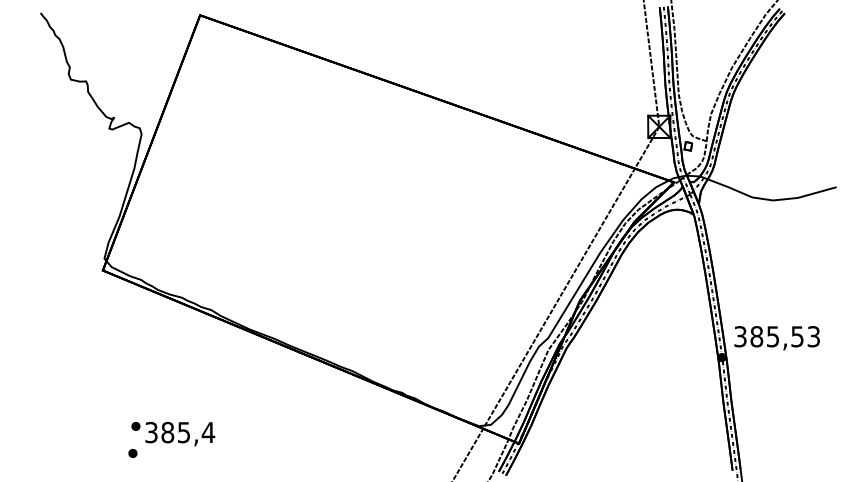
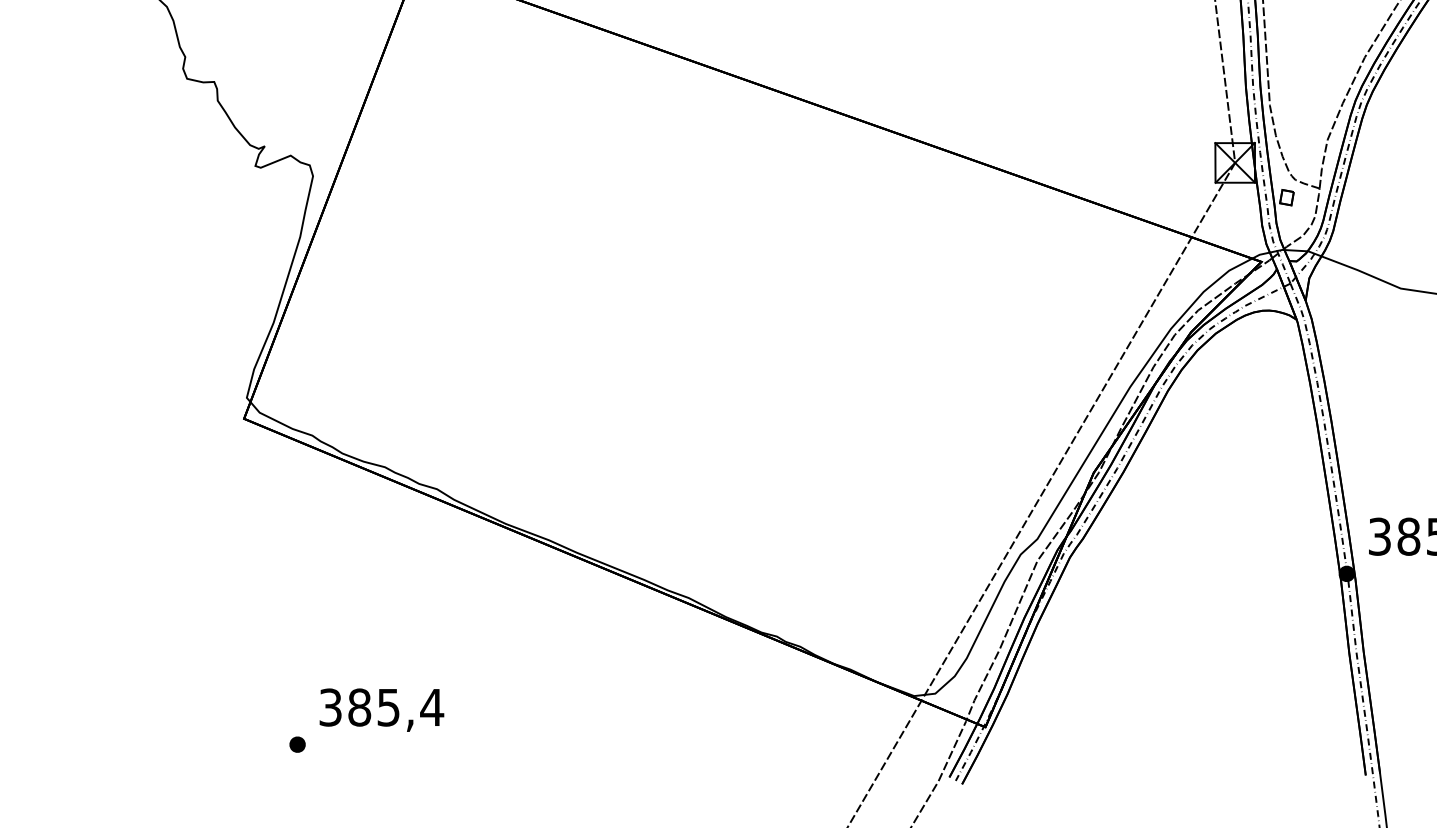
part: (135, 426) -> (302, 696), removed

